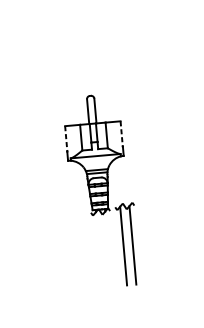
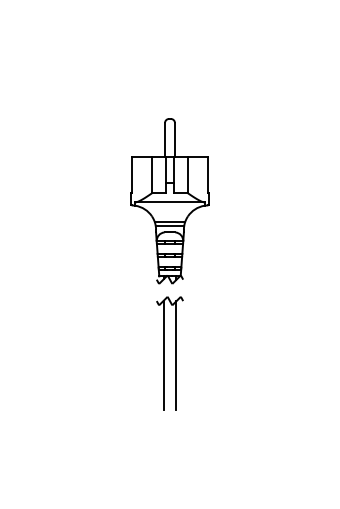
line: (121, 134) -> (208, 175), dashed -> solid
line: (66, 139) -> (131, 175), dashed -> solid
part: (127, 244) -> (169, 353), moved

